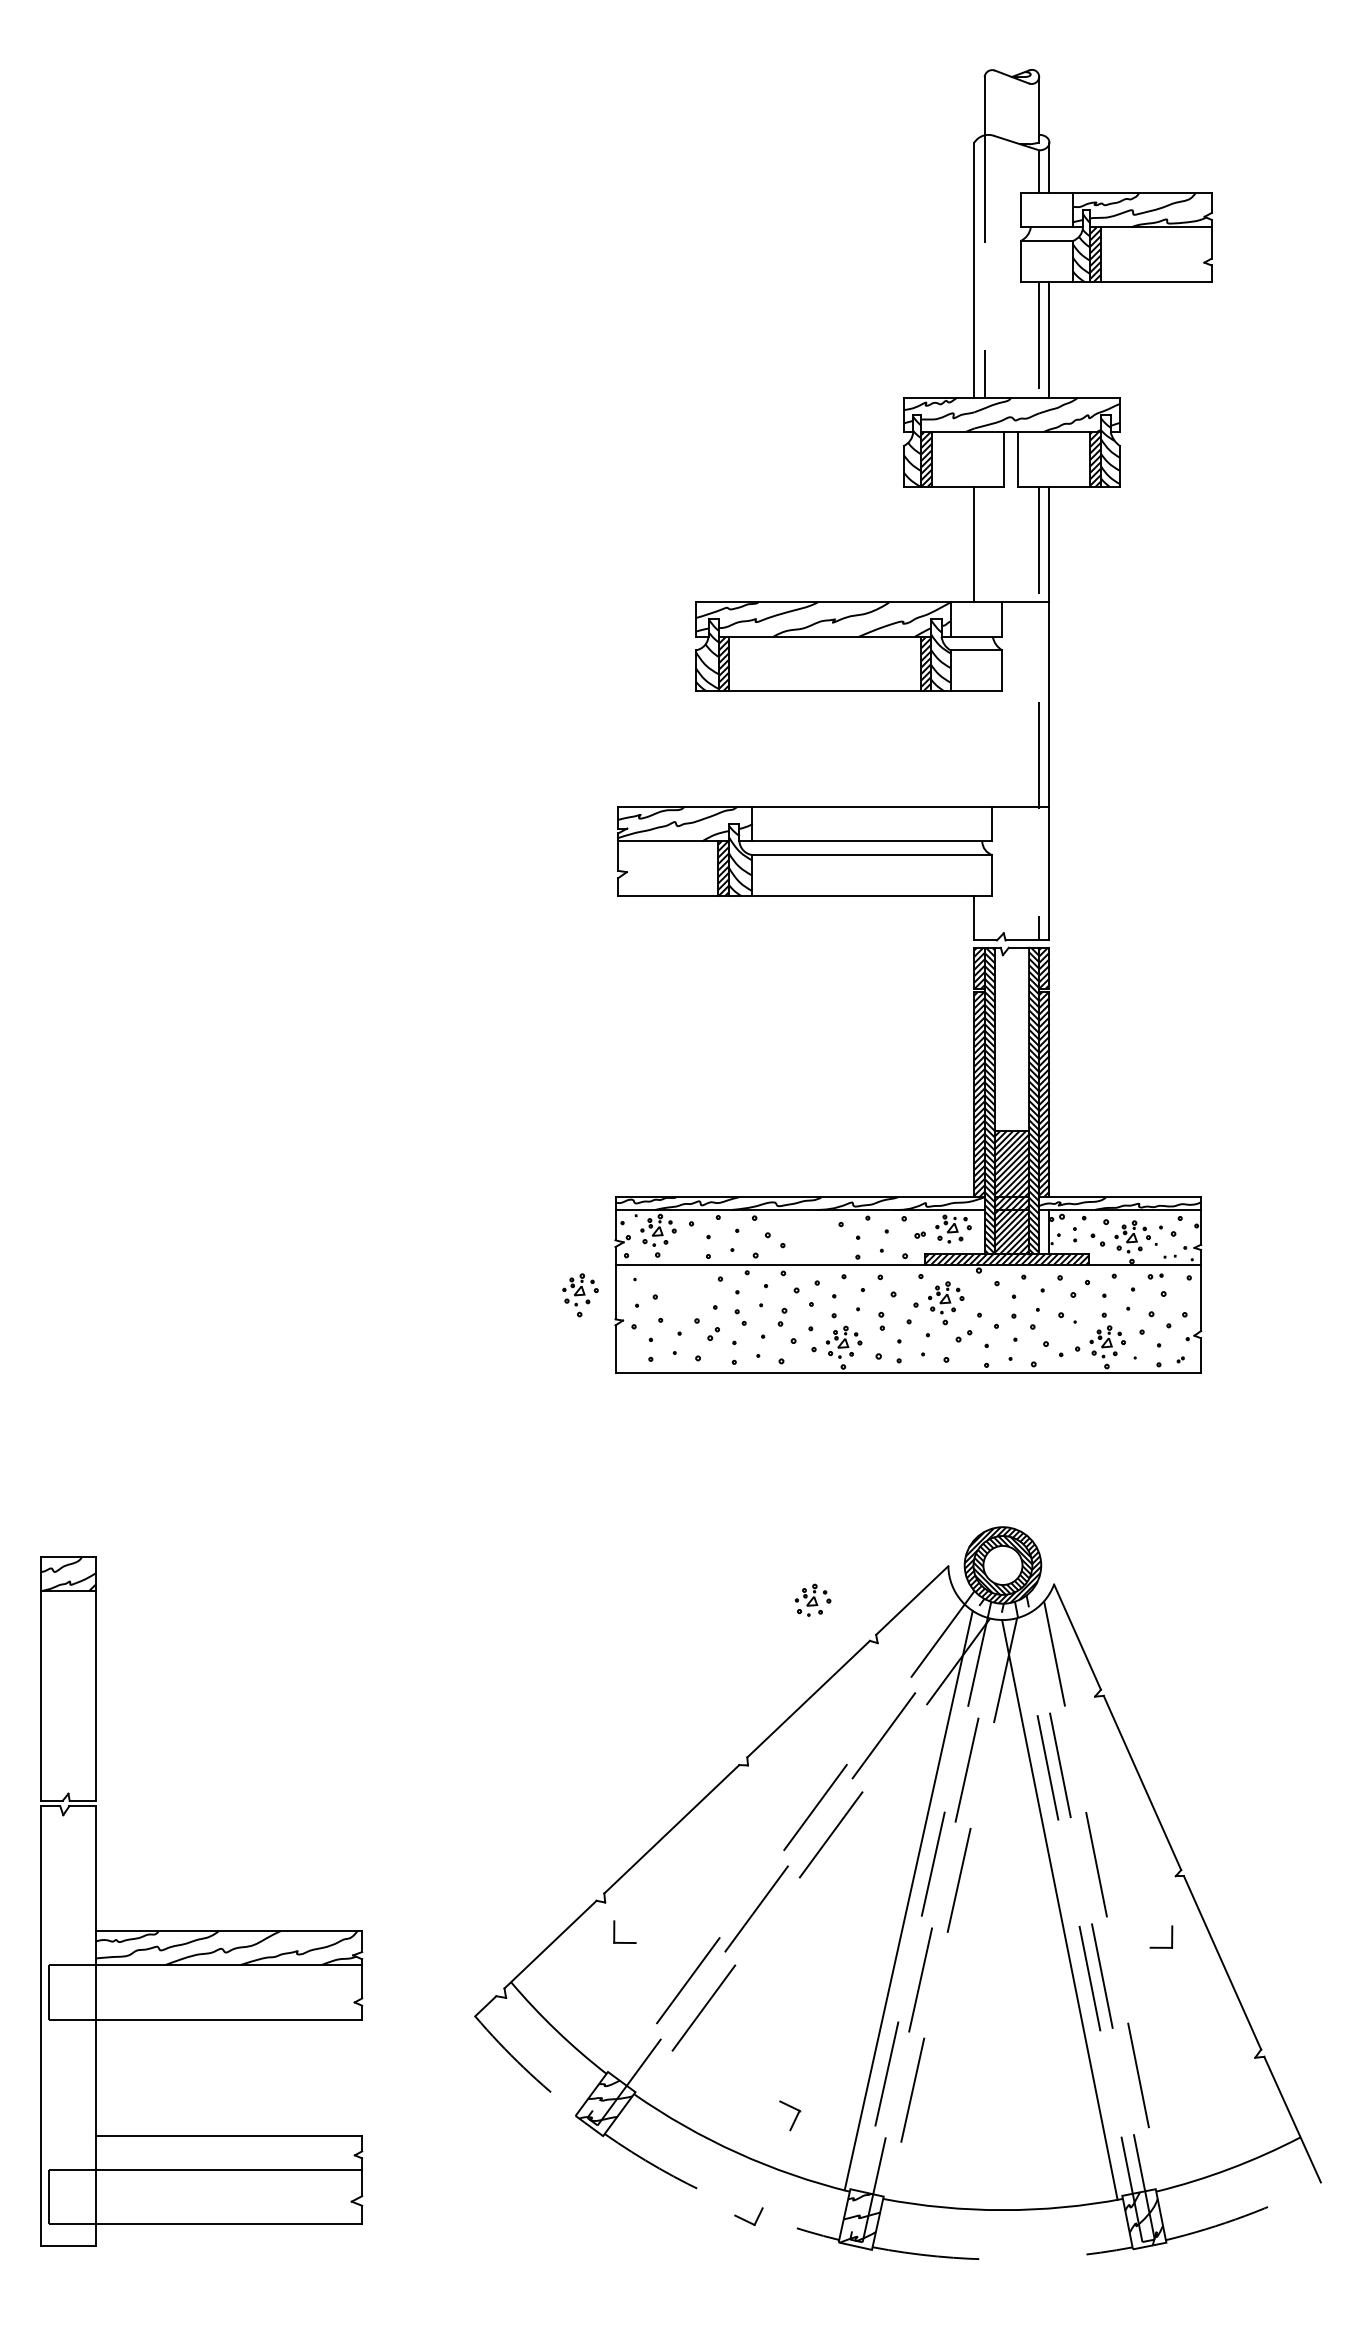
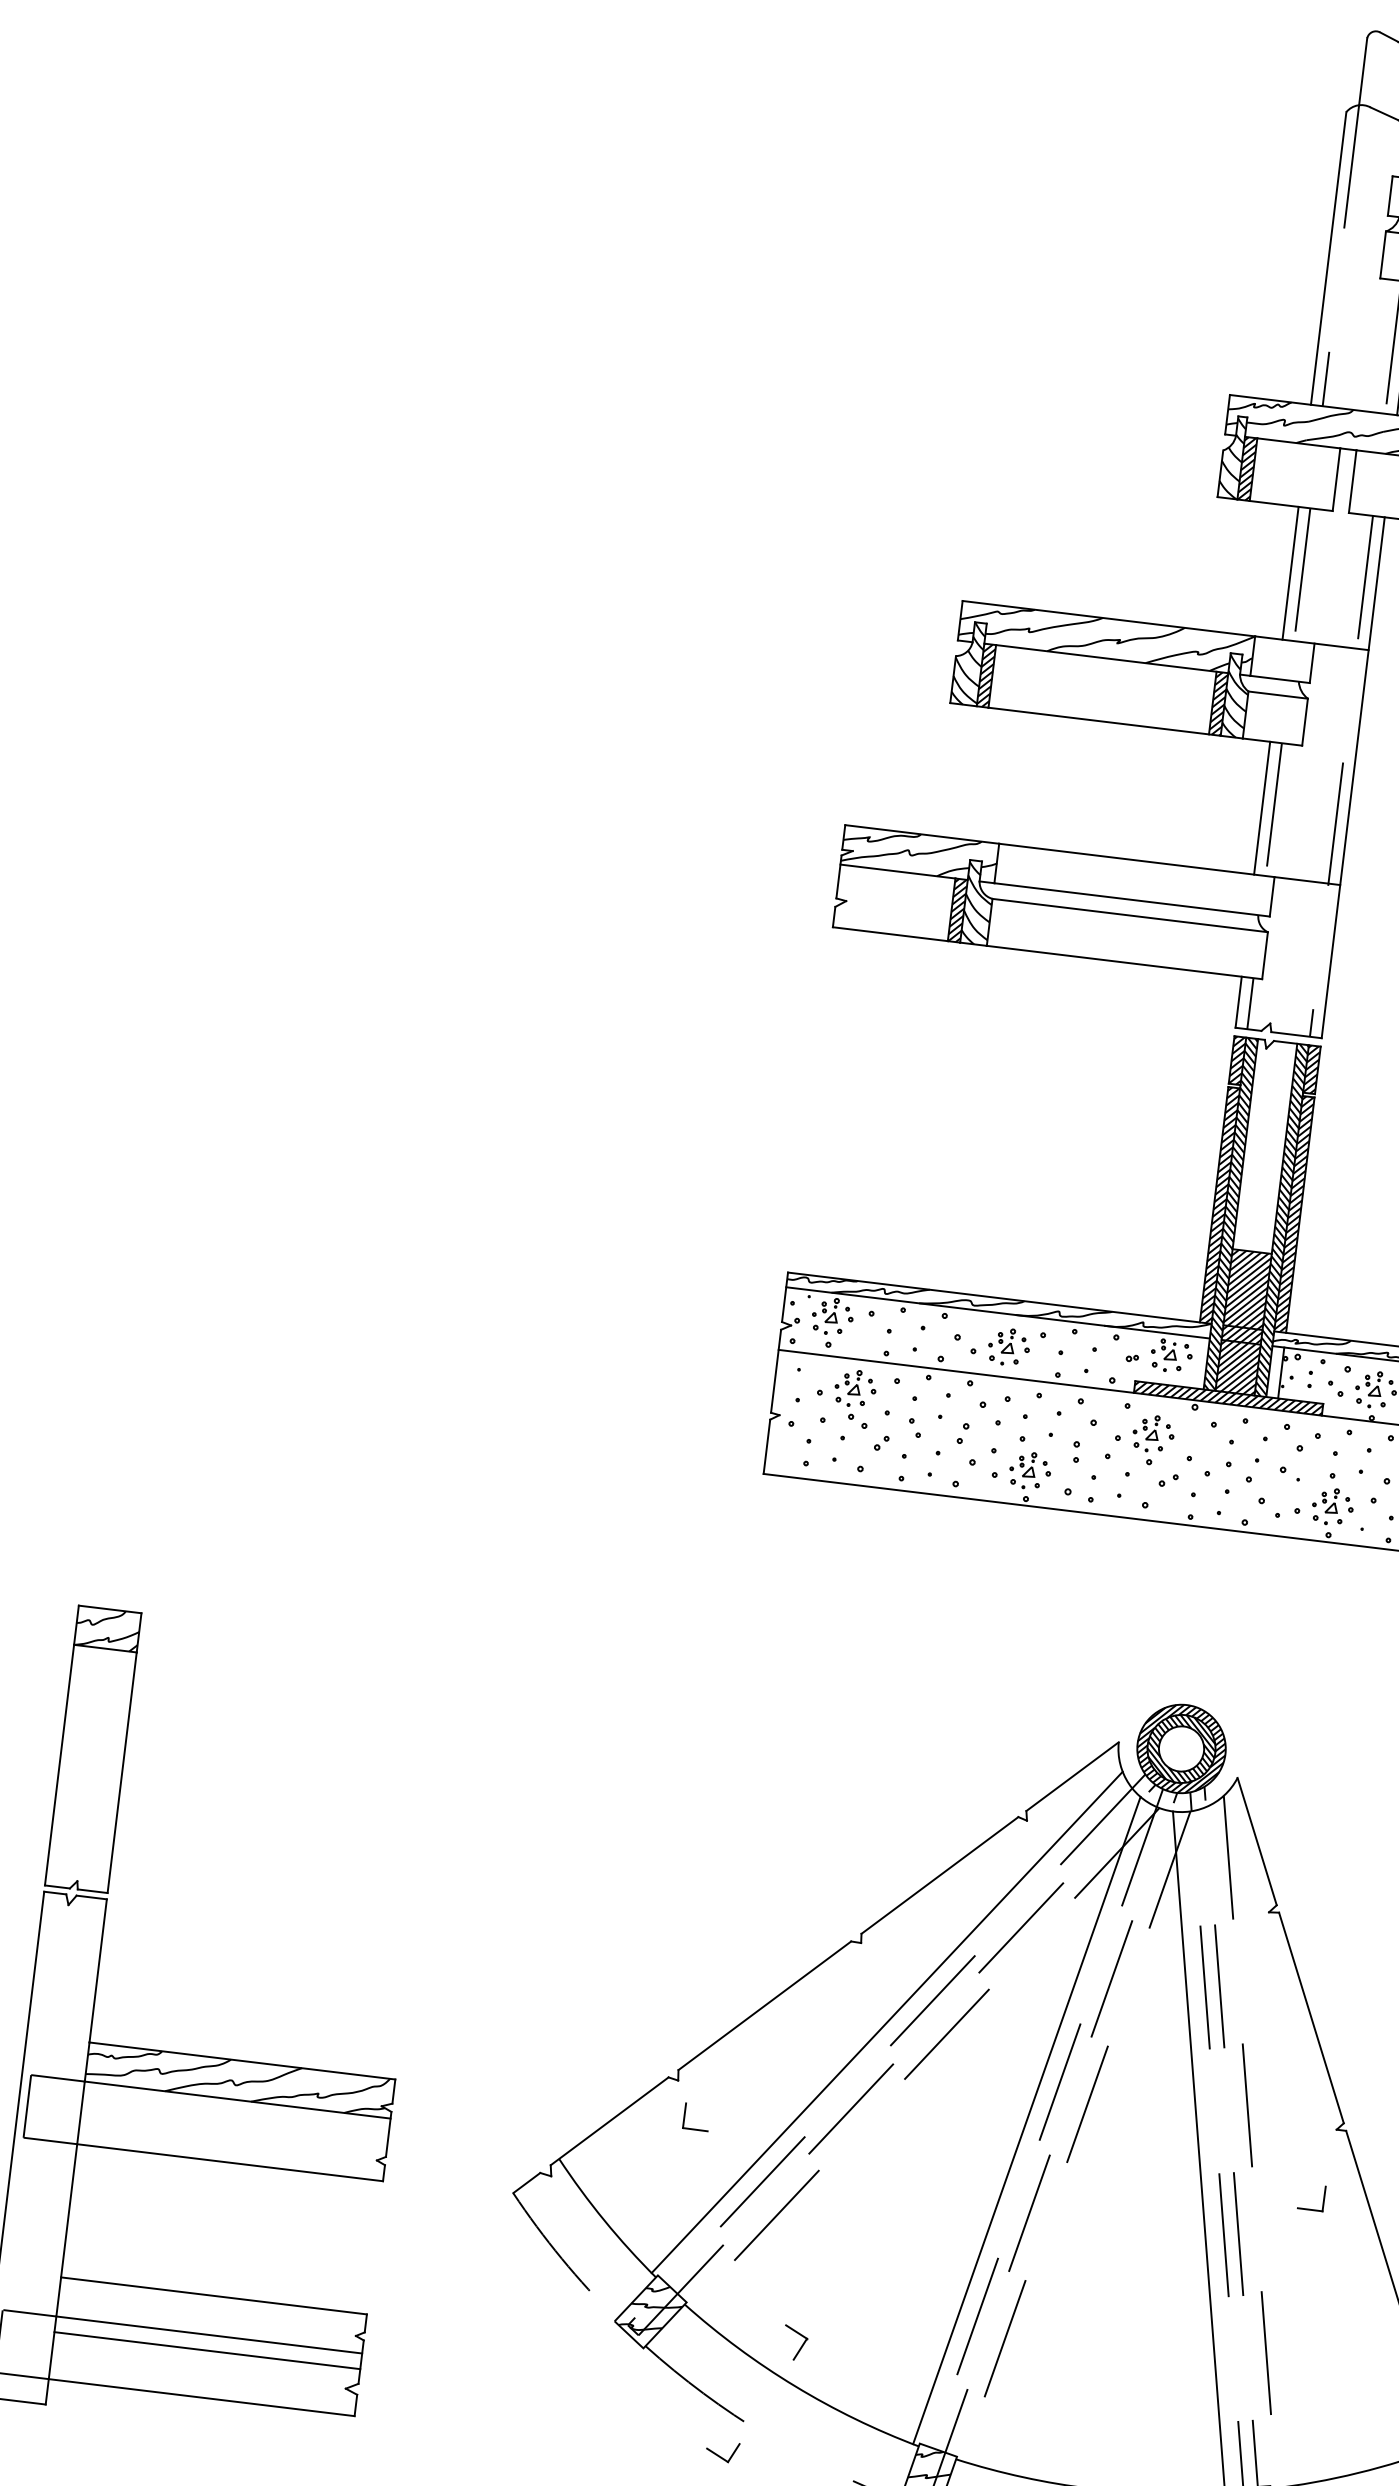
line: (984, 544) -> (1302, 574), added
line: (974, 749) -> (1262, 808), added
line: (984, 749) -> (1273, 810), added
line: (984, 917) -> (1250, 1002), added
part: (580, 1295) -> (854, 1395), moved
part: (812, 1599) -> (1008, 1346), moved
line: (778, 1830) -> (887, 2021), added
part: (790, 2115) -> (795, 2342), moved
line: (228, 2183) -> (206, 2350), added
part: (748, 2216) -> (722, 2451), moved

